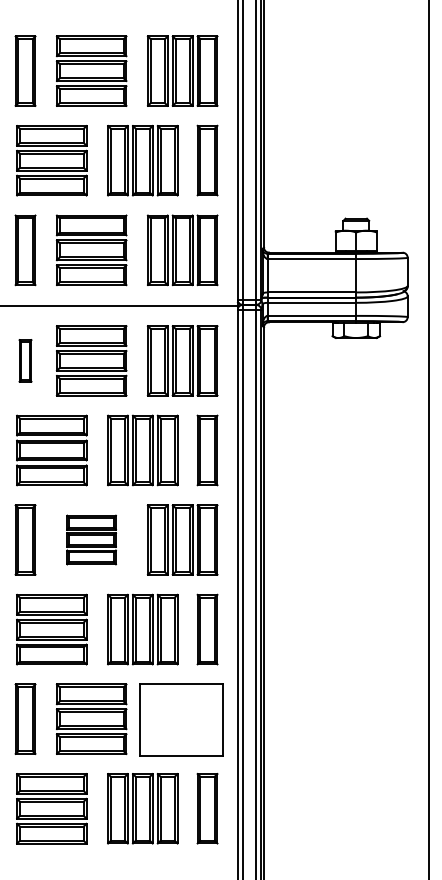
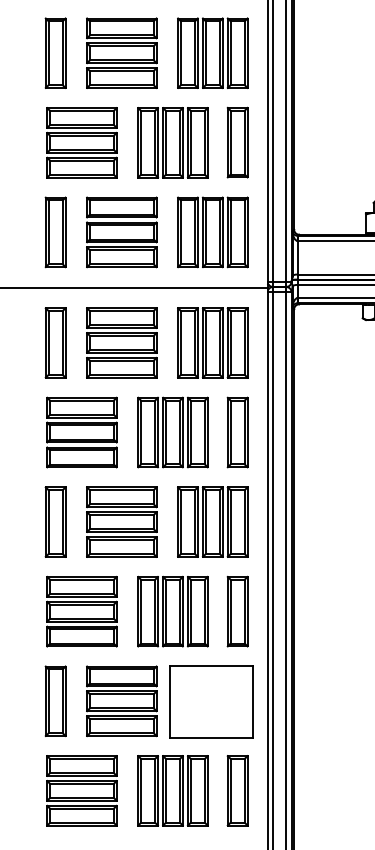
part: (25, 360) -> (55, 342), size x1.67
part: (91, 539) -> (121, 521), size x1.43

